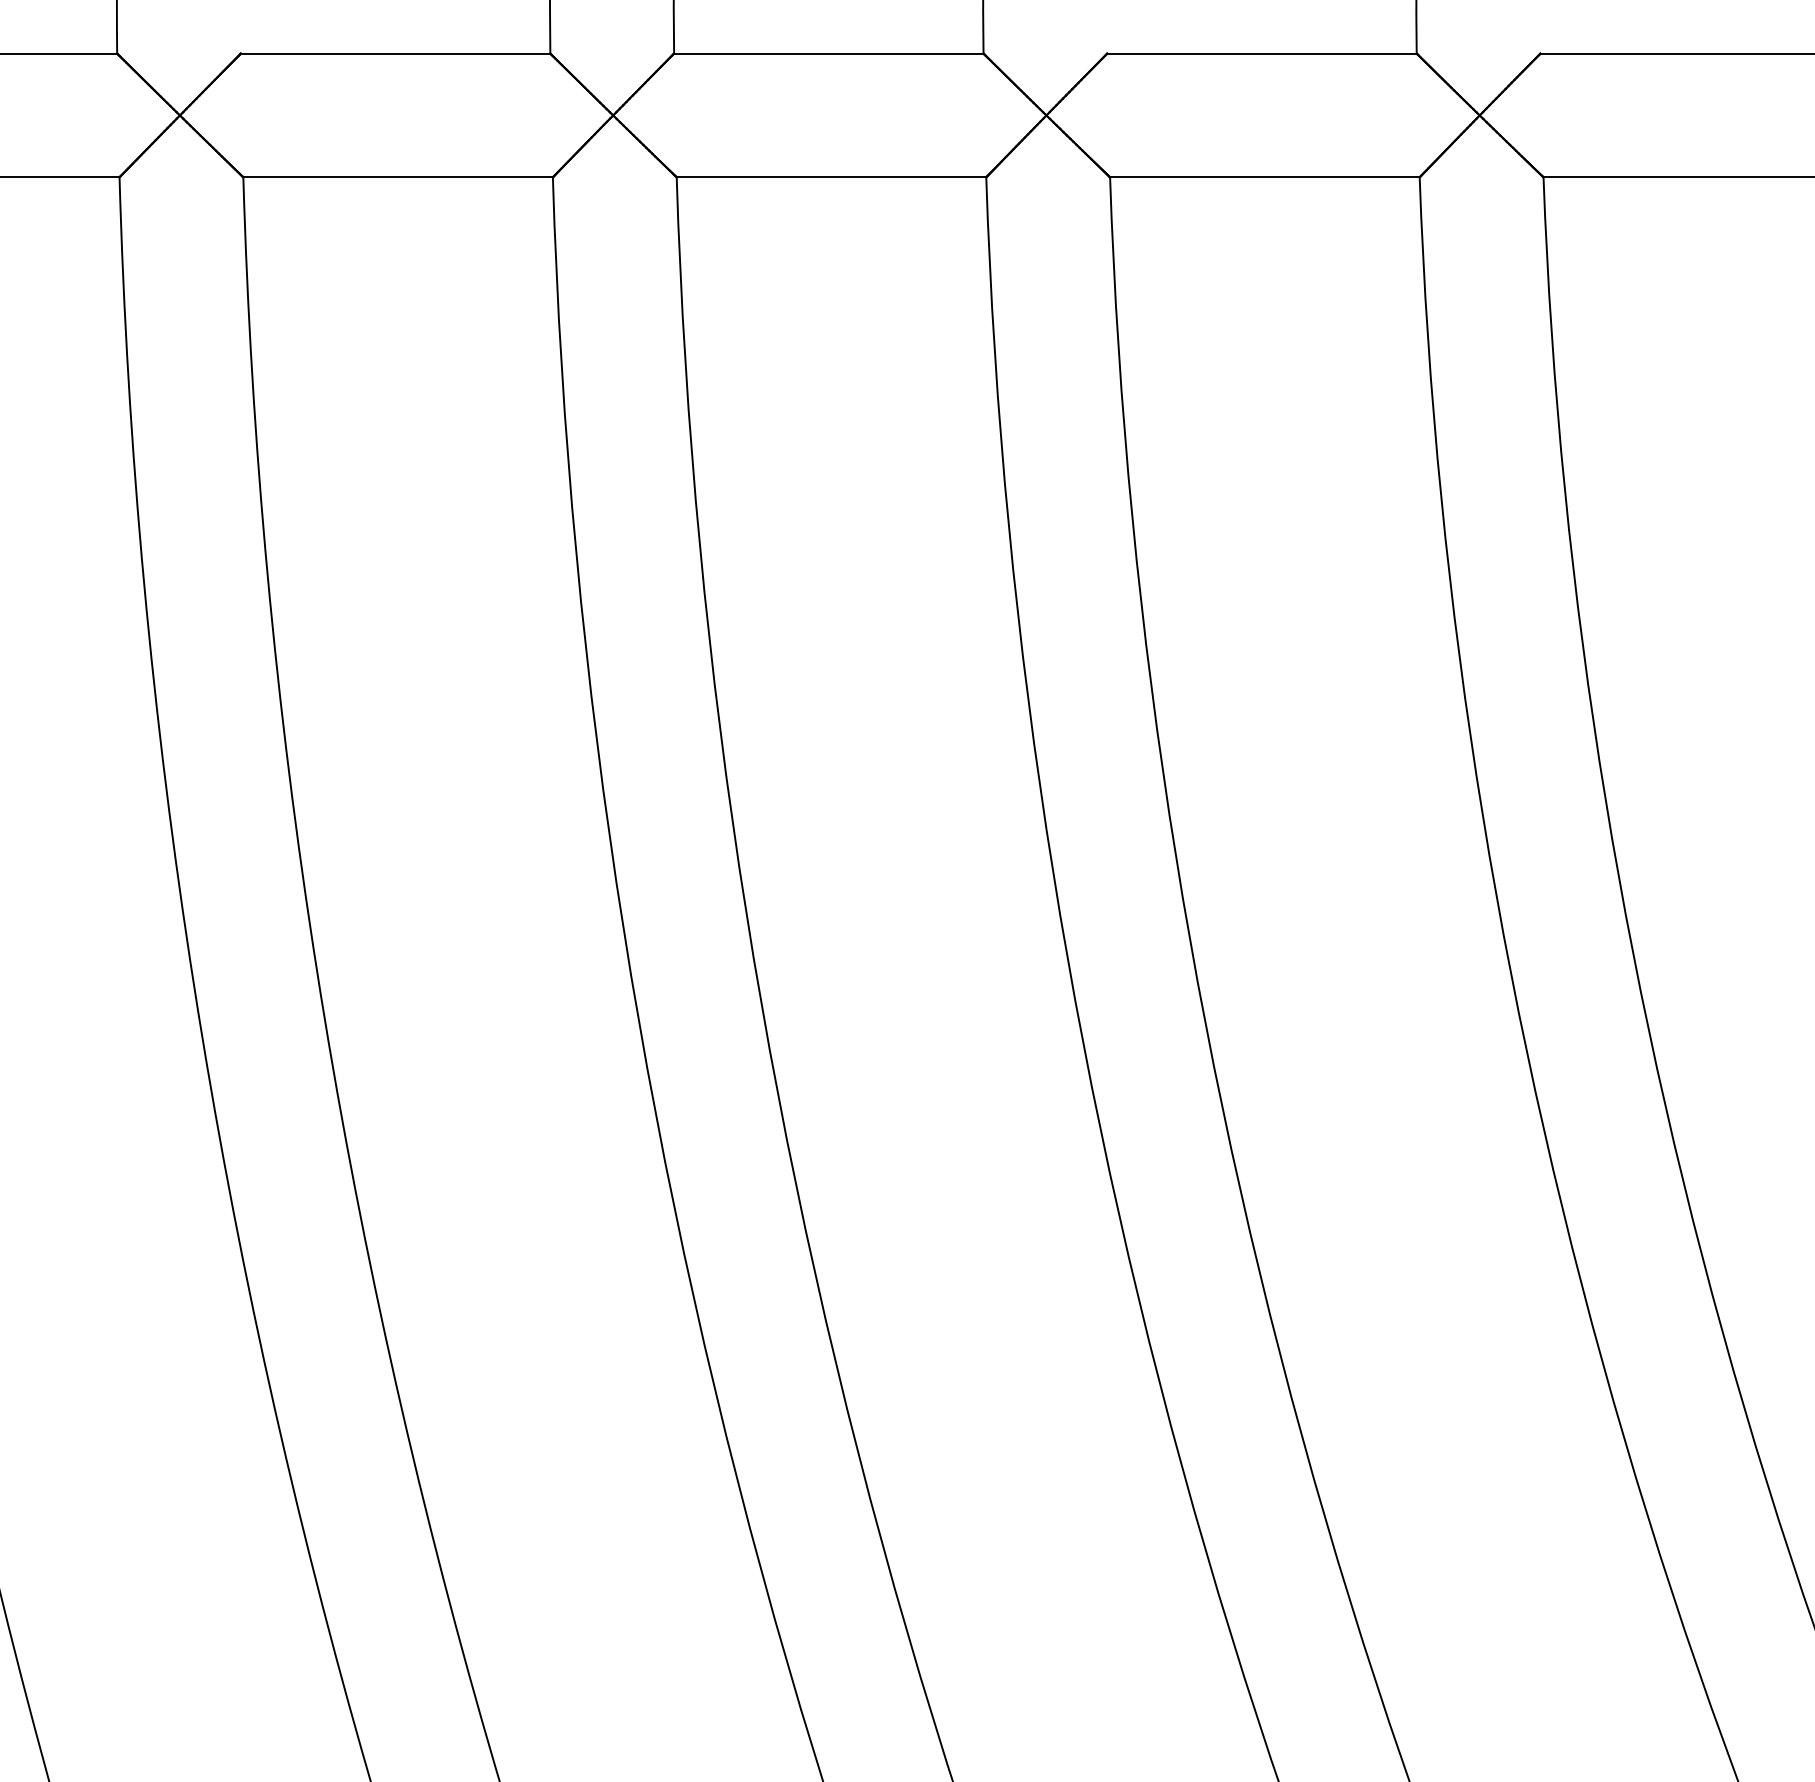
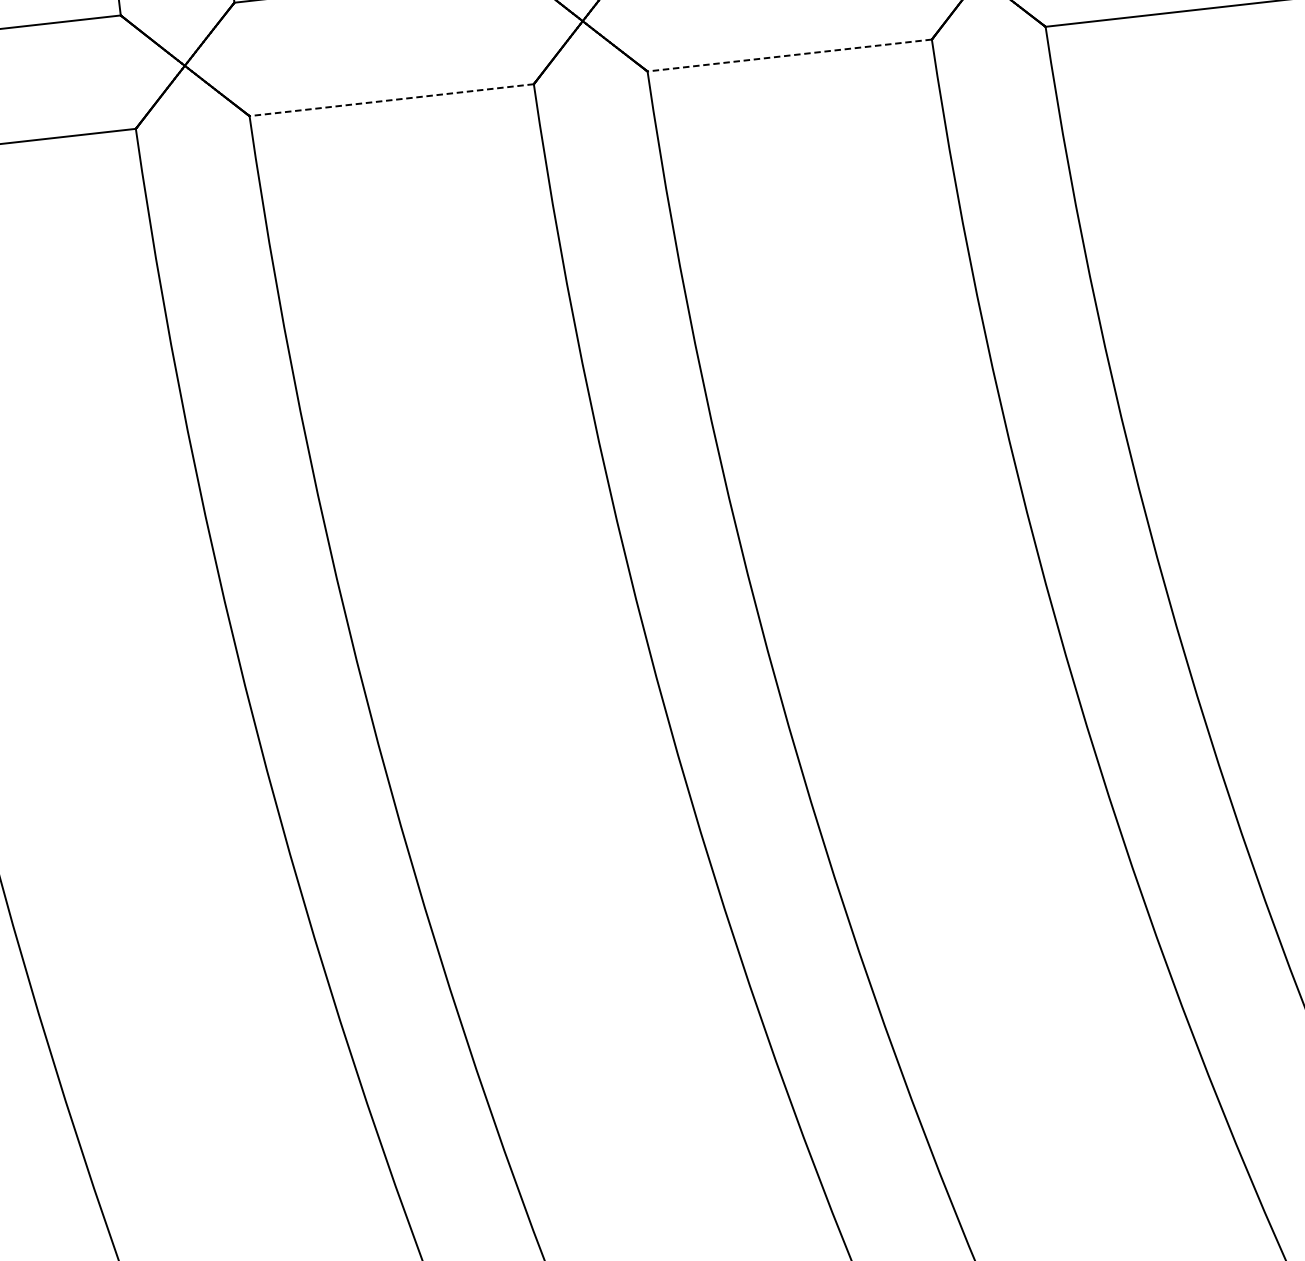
line: (831, 177) -> (391, 100), solid -> dashed
line: (1264, 177) -> (789, 55), solid -> dashed

